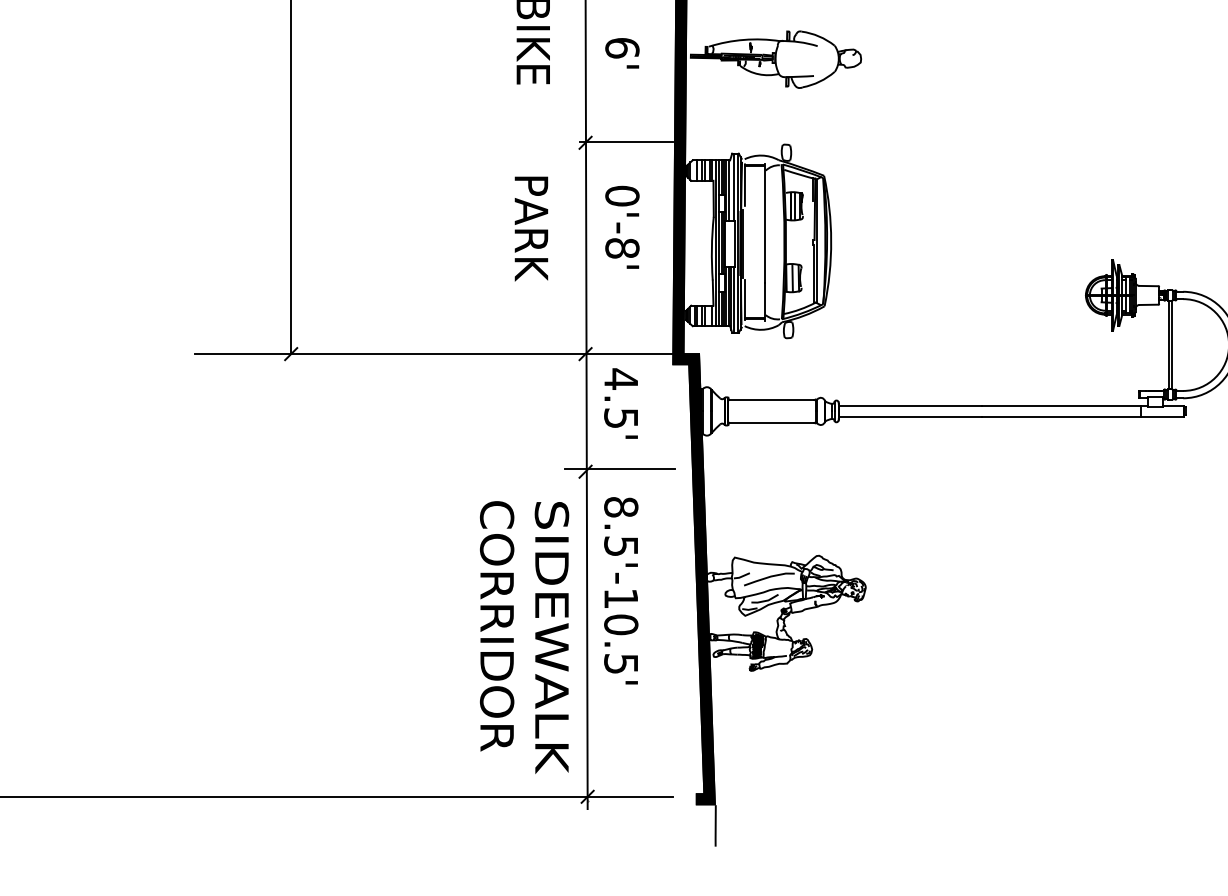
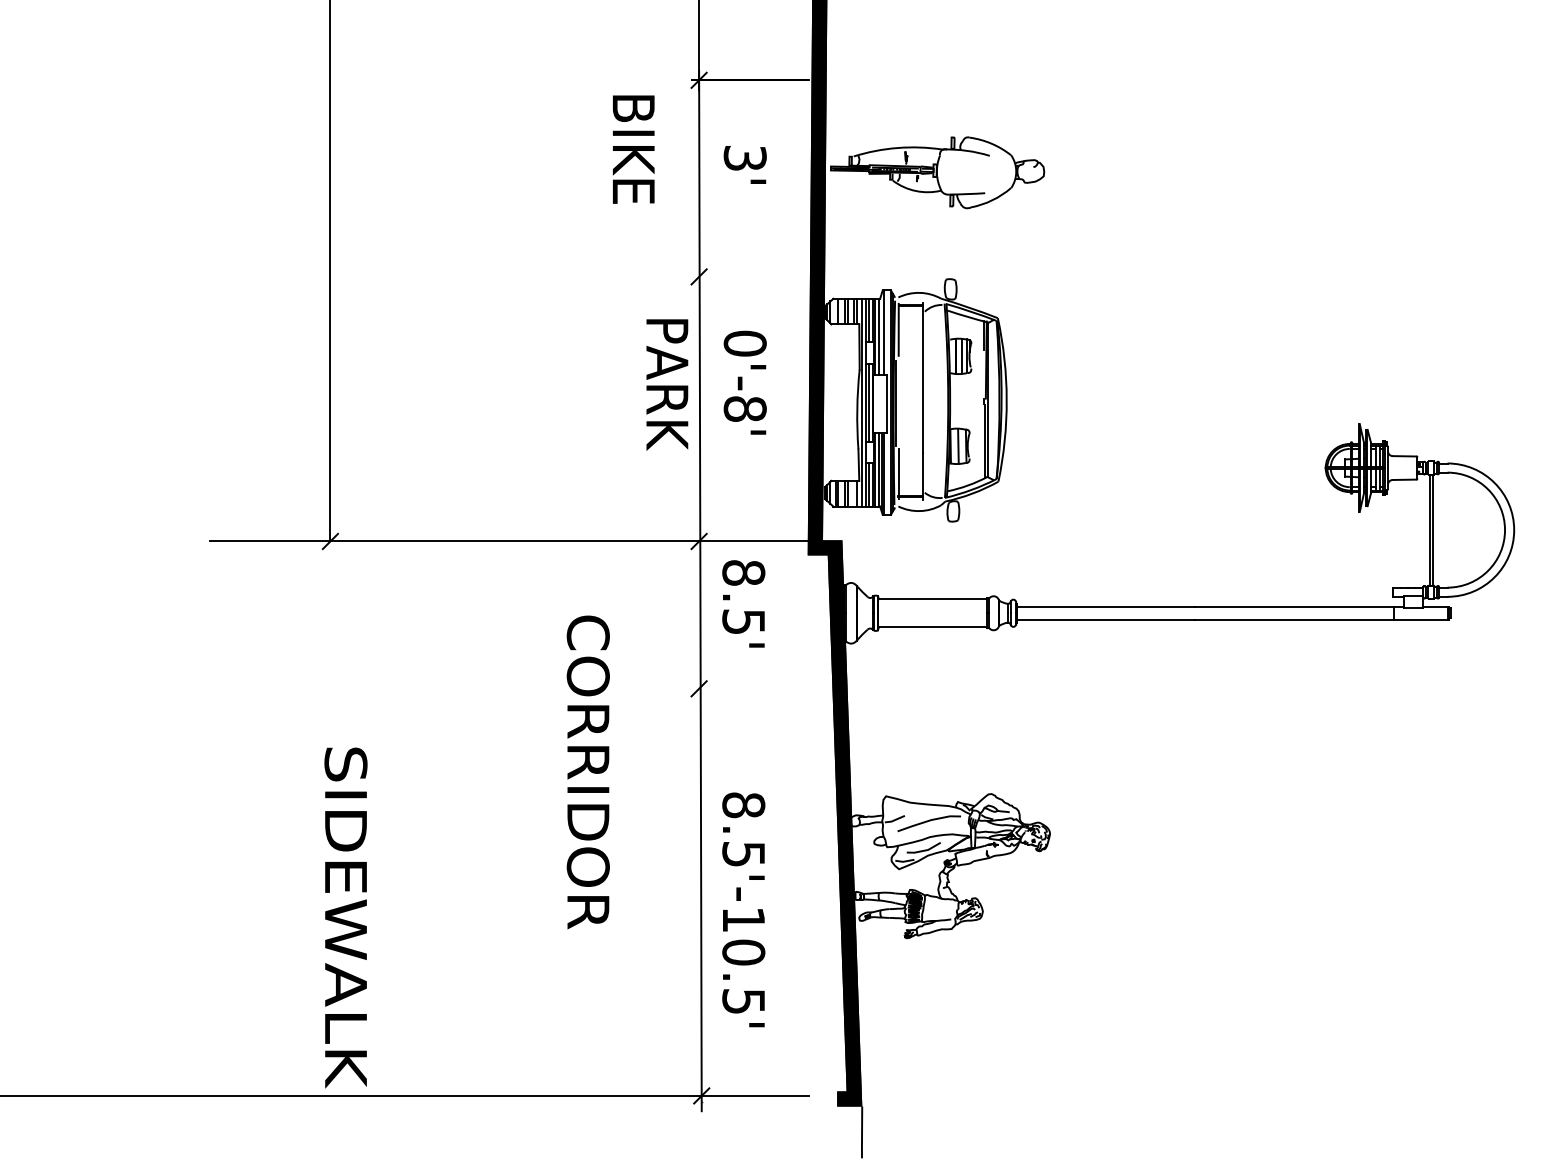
text: (621, 48) -> (744, 158), 6' -> 3'
line: (626, 142) -> (750, 276), removed
text: (531, 228) -> (667, 384), moved
text: (621, 378) -> (743, 572), 4.5' -> 8.5'
line: (619, 469) -> (741, 685), removed
text: (621, 590) -> (743, 909), moved
text: (496, 626) -> (587, 772), moved
text: (551, 637) -> (345, 917), moved

